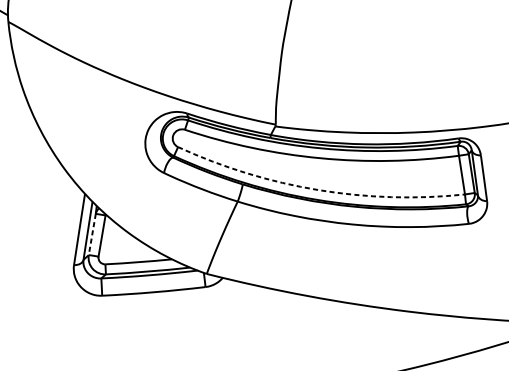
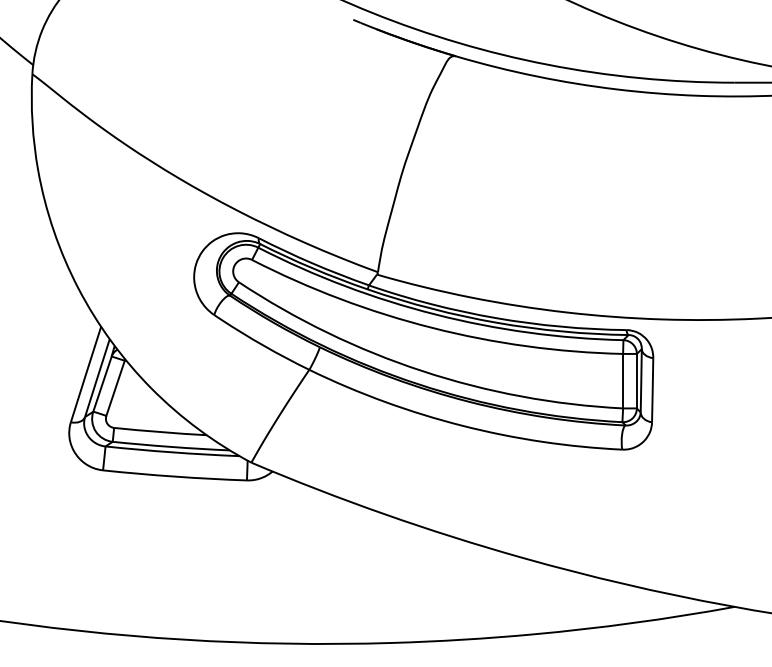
arc: (318, 190) -> (422, 371), dashed -> solid
line: (92, 234) -> (102, 384), dashed -> solid

